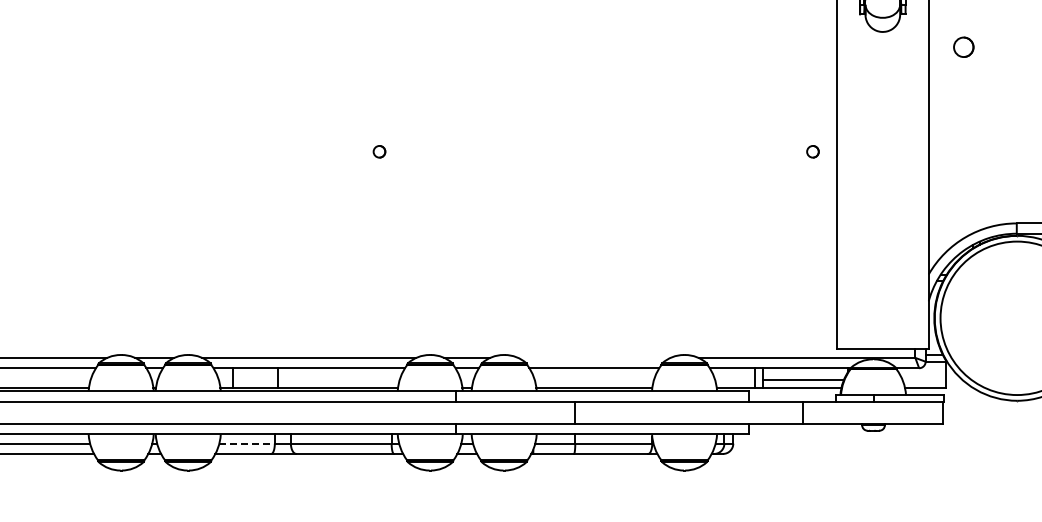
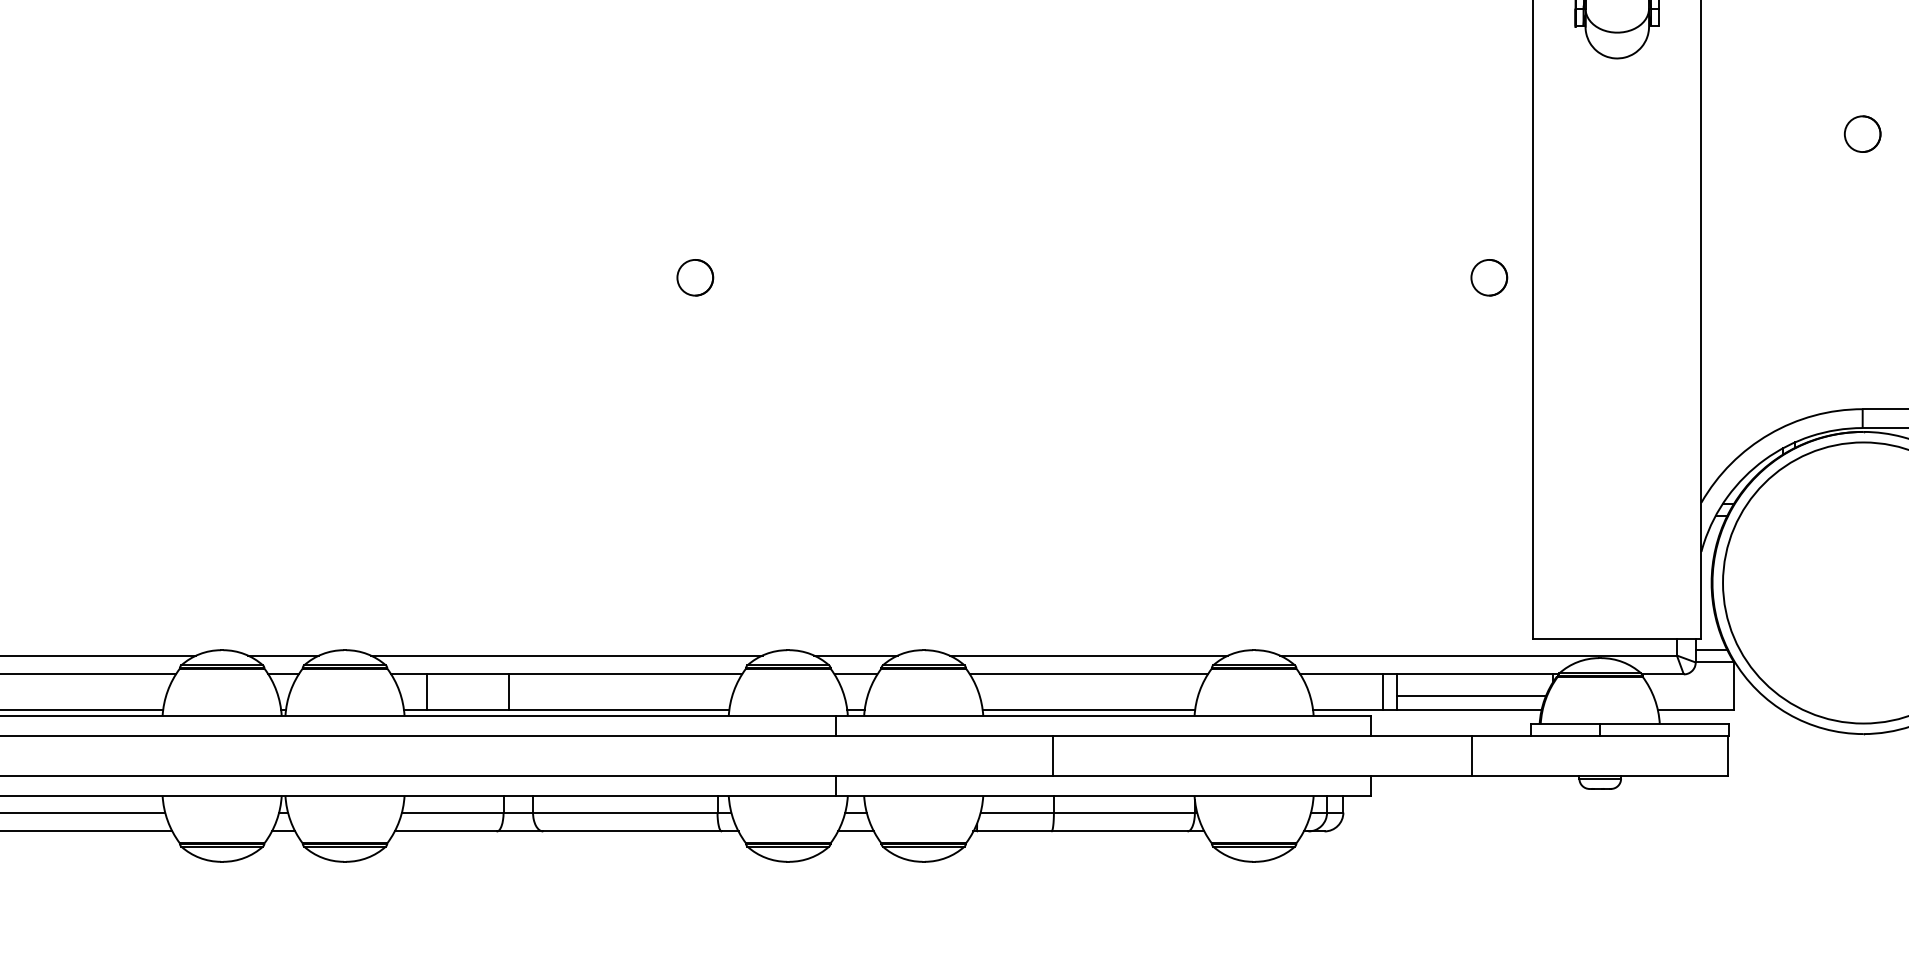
circle: (963, 46) -> (1862, 132), moved
part: (379, 151) -> (695, 277), size x1.67
circle: (812, 151) -> (1488, 277), size x1.67
line: (594, 357) -> (1089, 654), added
line: (247, 443) -> (453, 812), dashed -> solid

